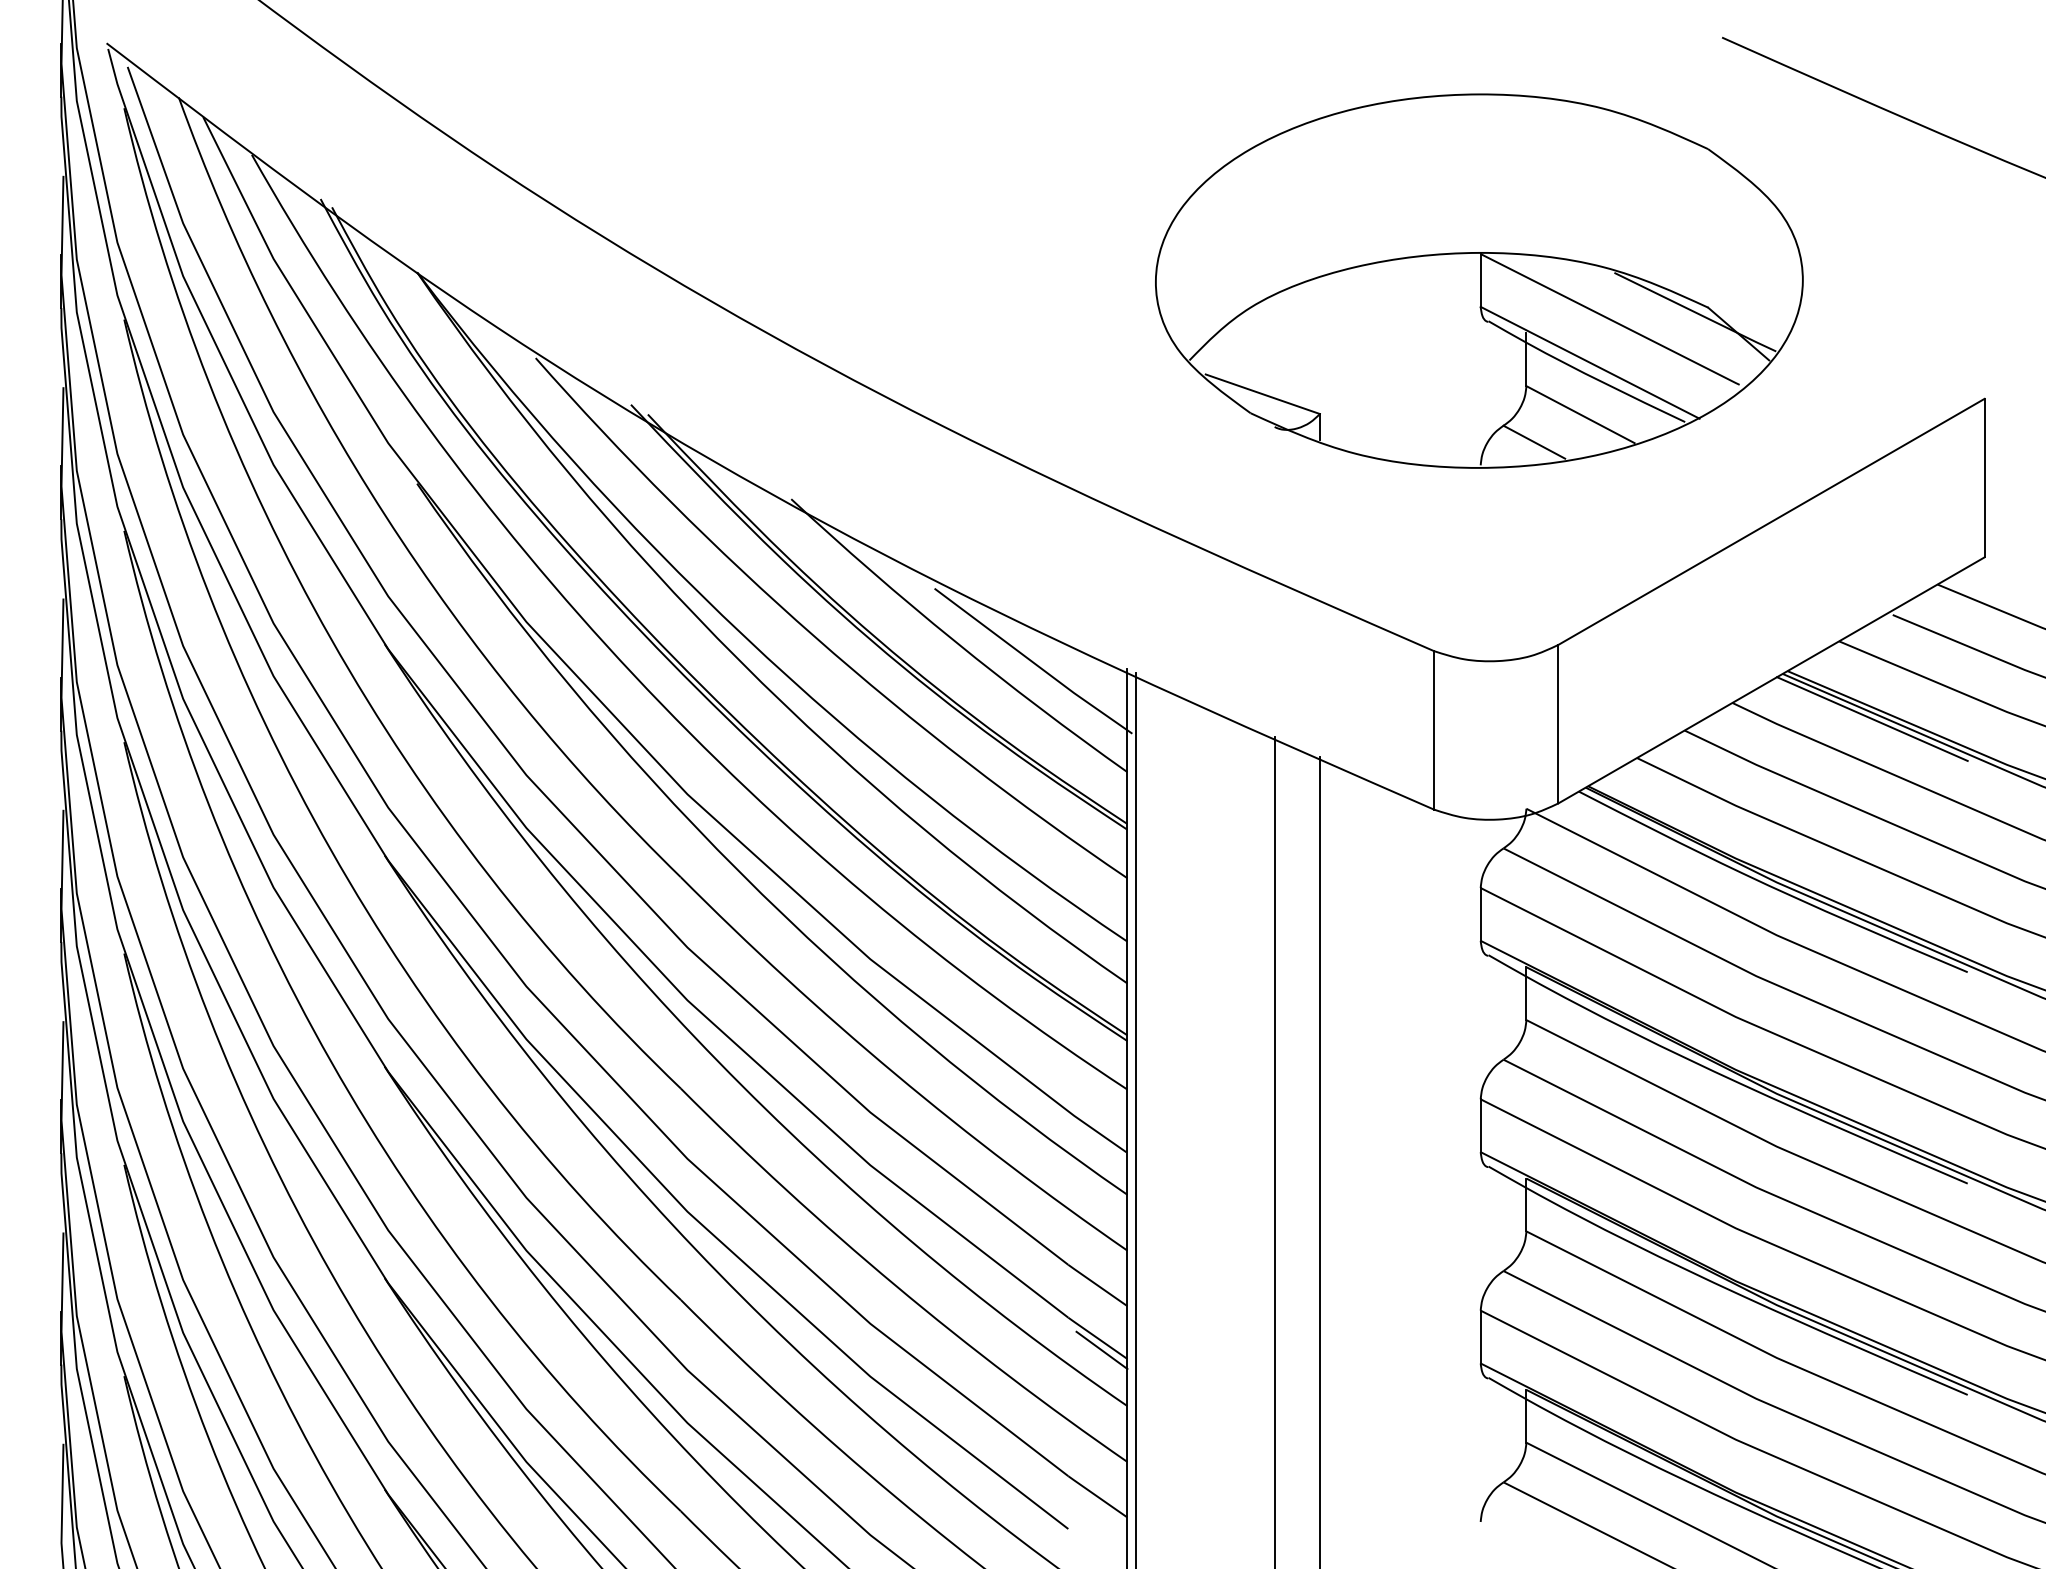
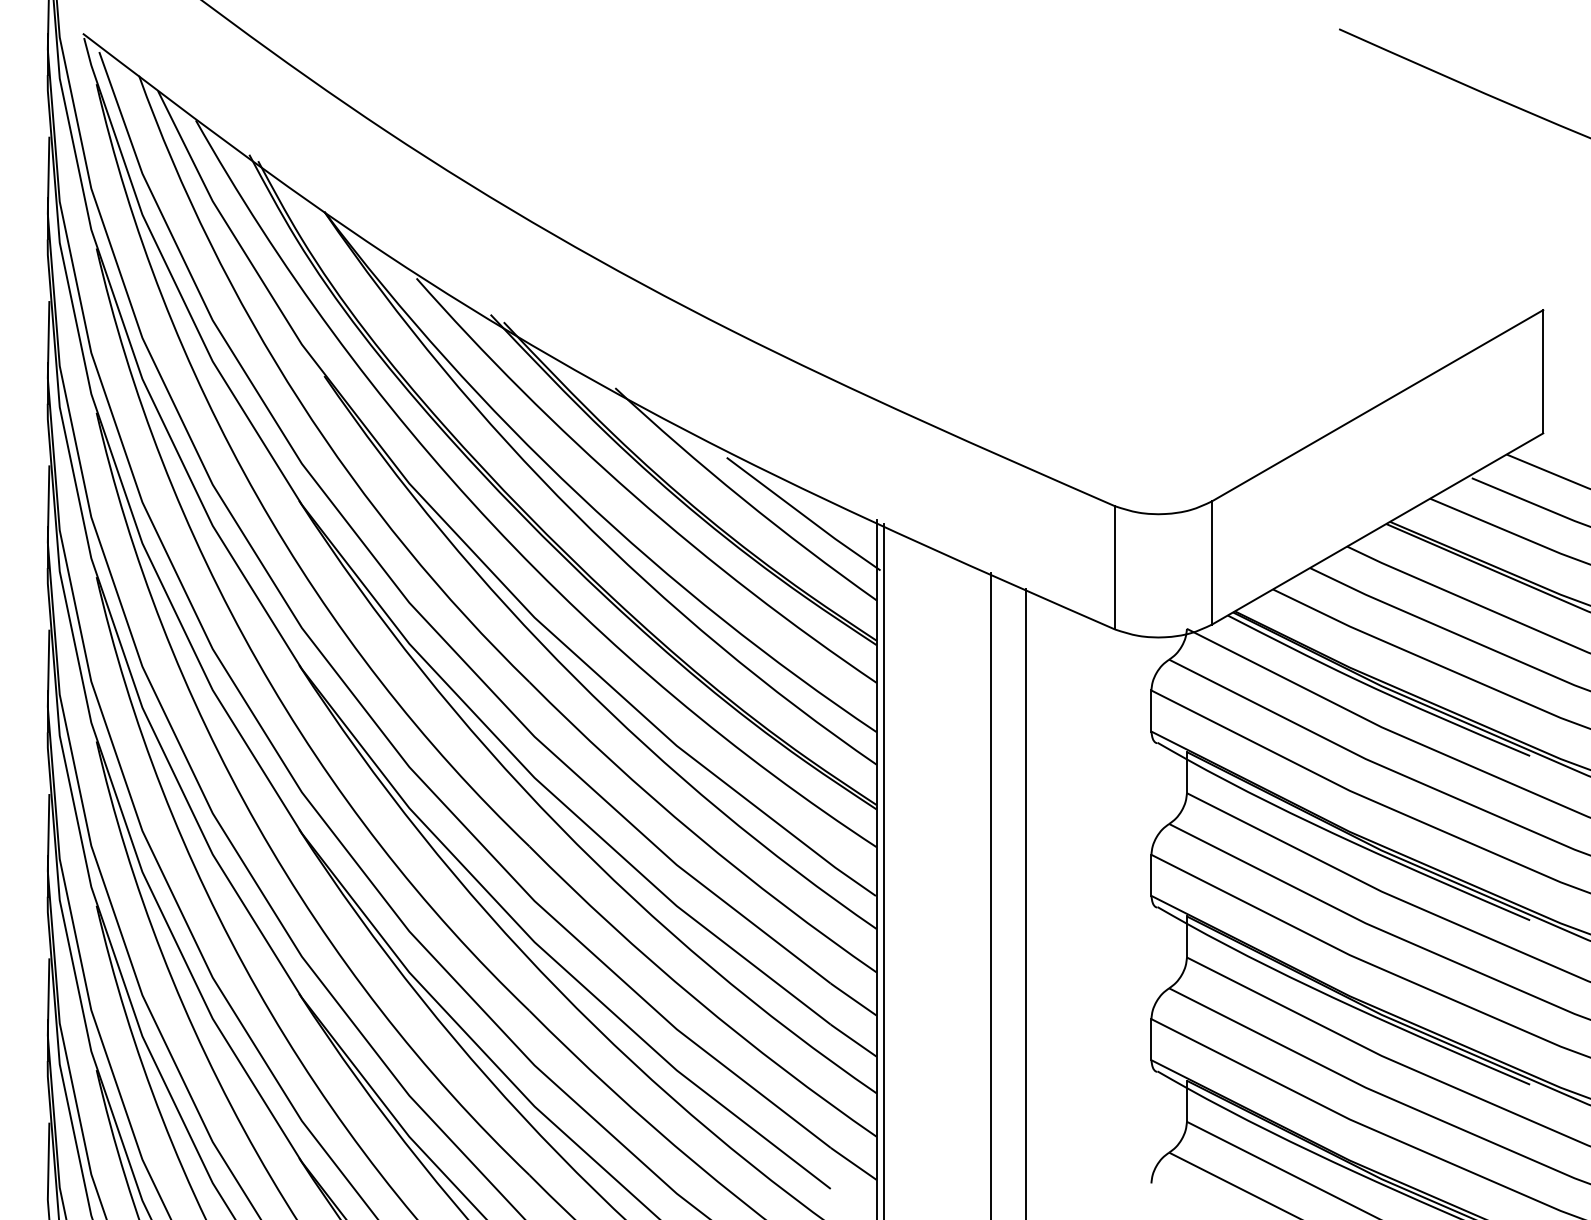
part: (1479, 280) -> (1150, 218), removed
line: (1872, 718) -> (1456, 558), removed
line: (1101, 1350) -> (856, 1050), removed

